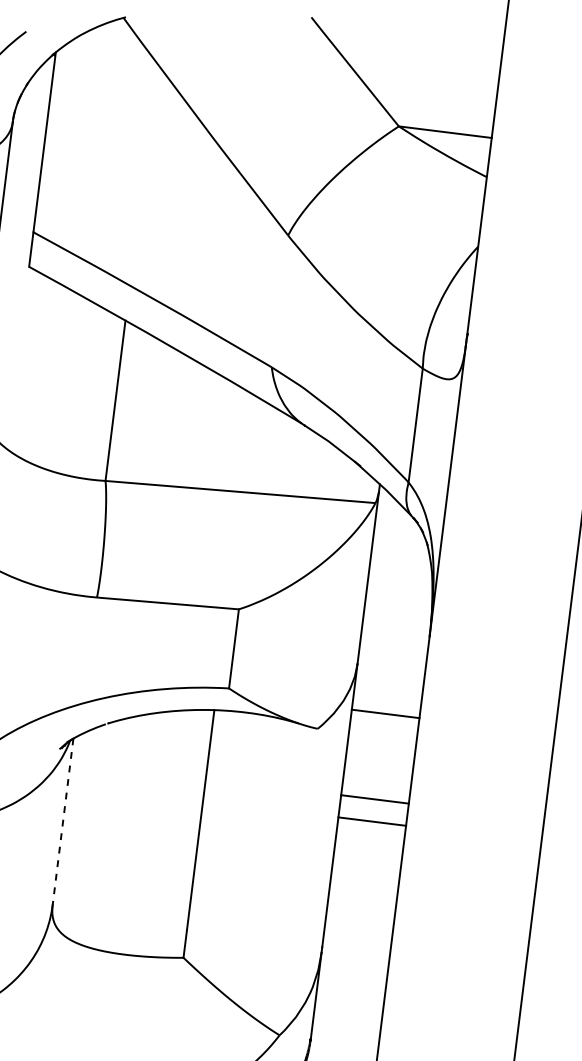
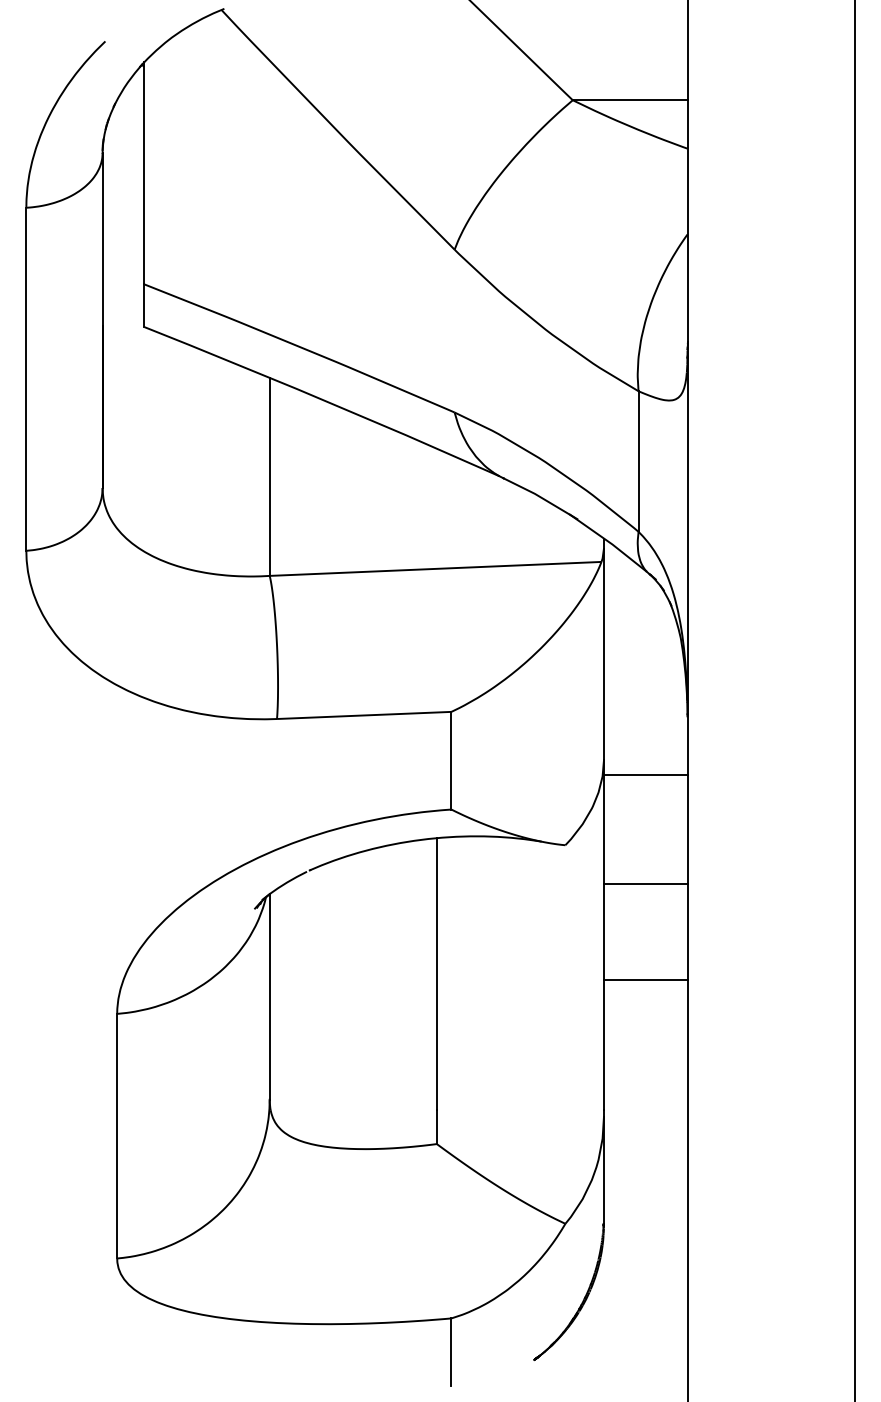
line: (385, 713) -> (645, 774), moved
line: (374, 799) -> (645, 884), moved
line: (62, 821) -> (269, 996), dashed -> solid
line: (372, 821) -> (645, 979), moved

